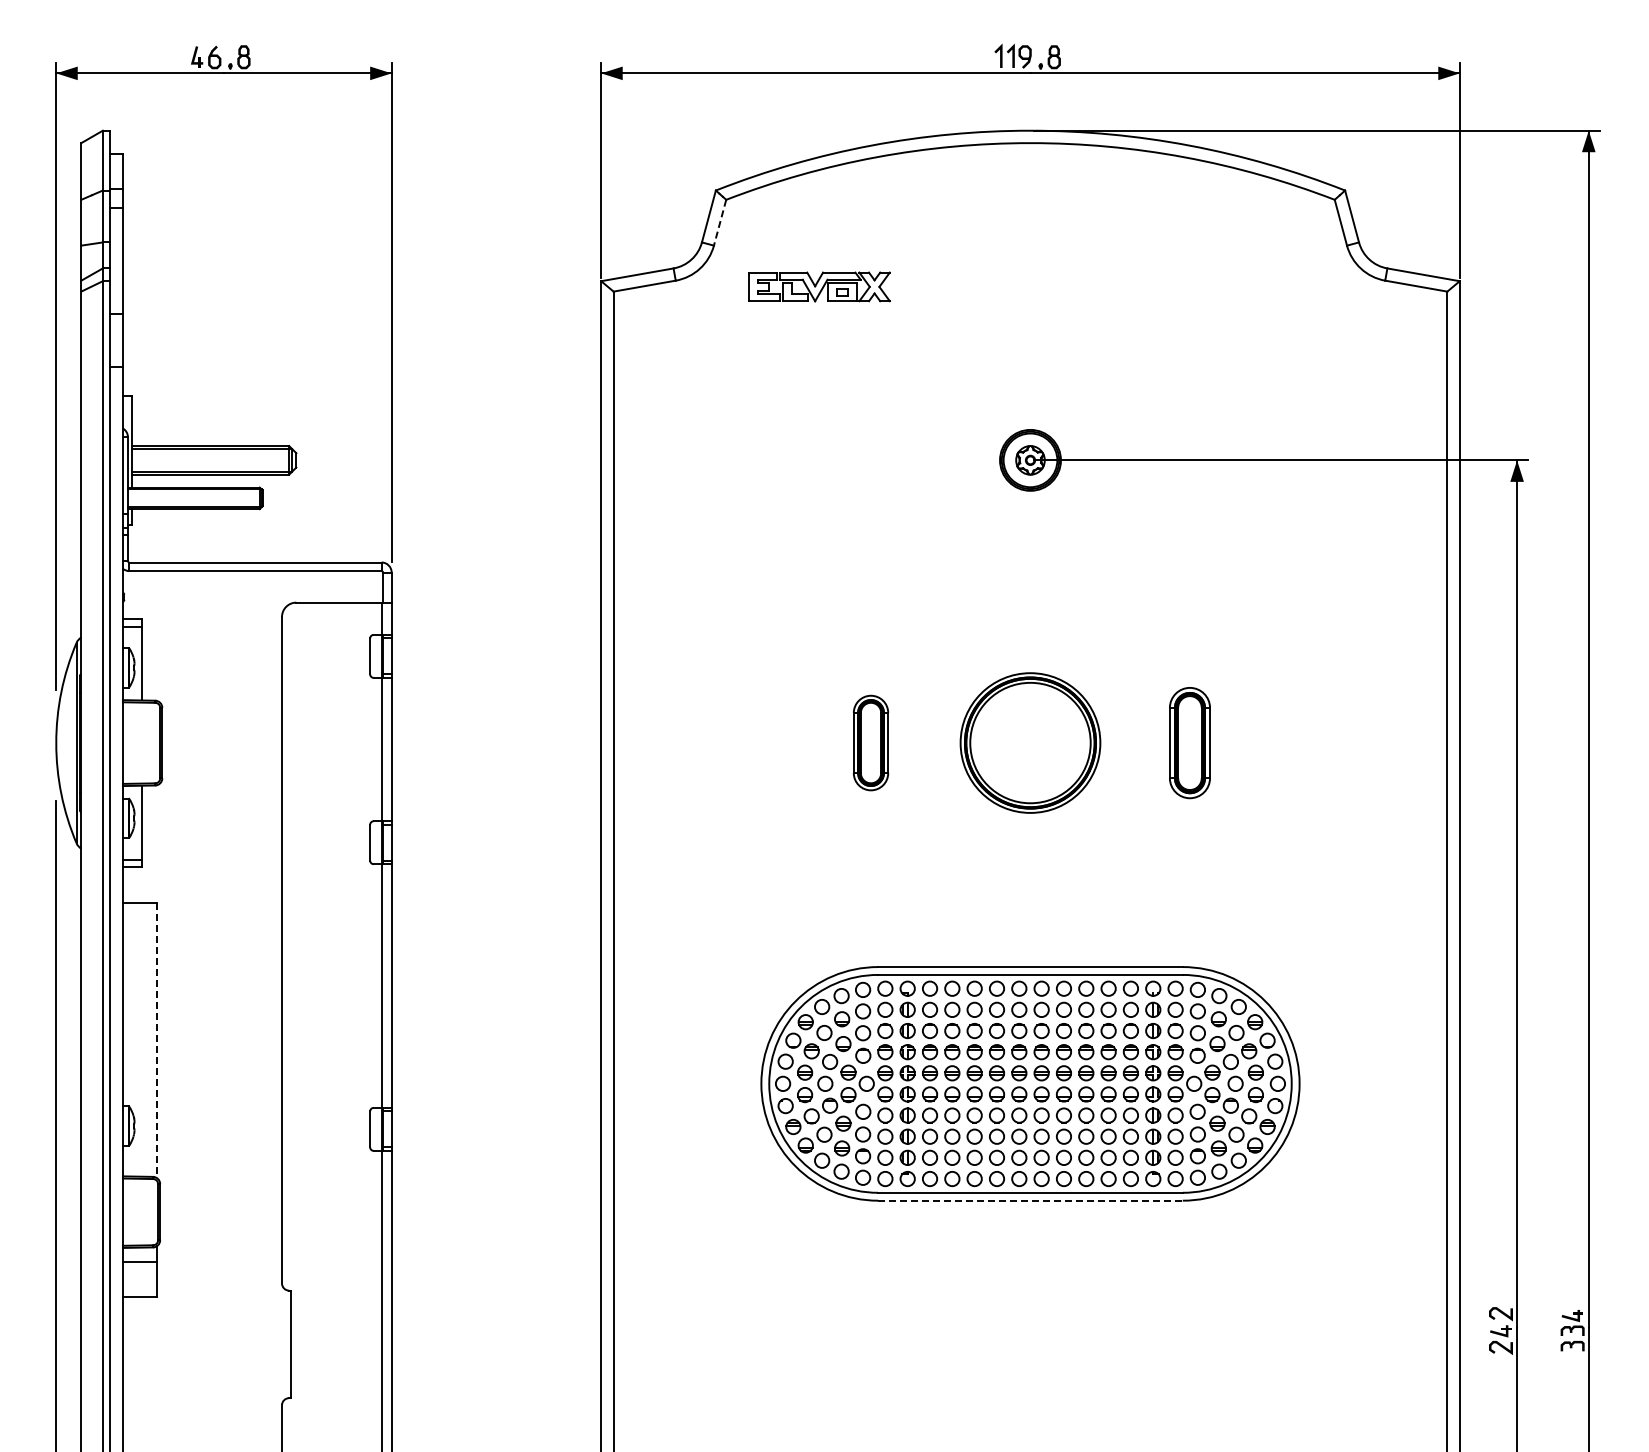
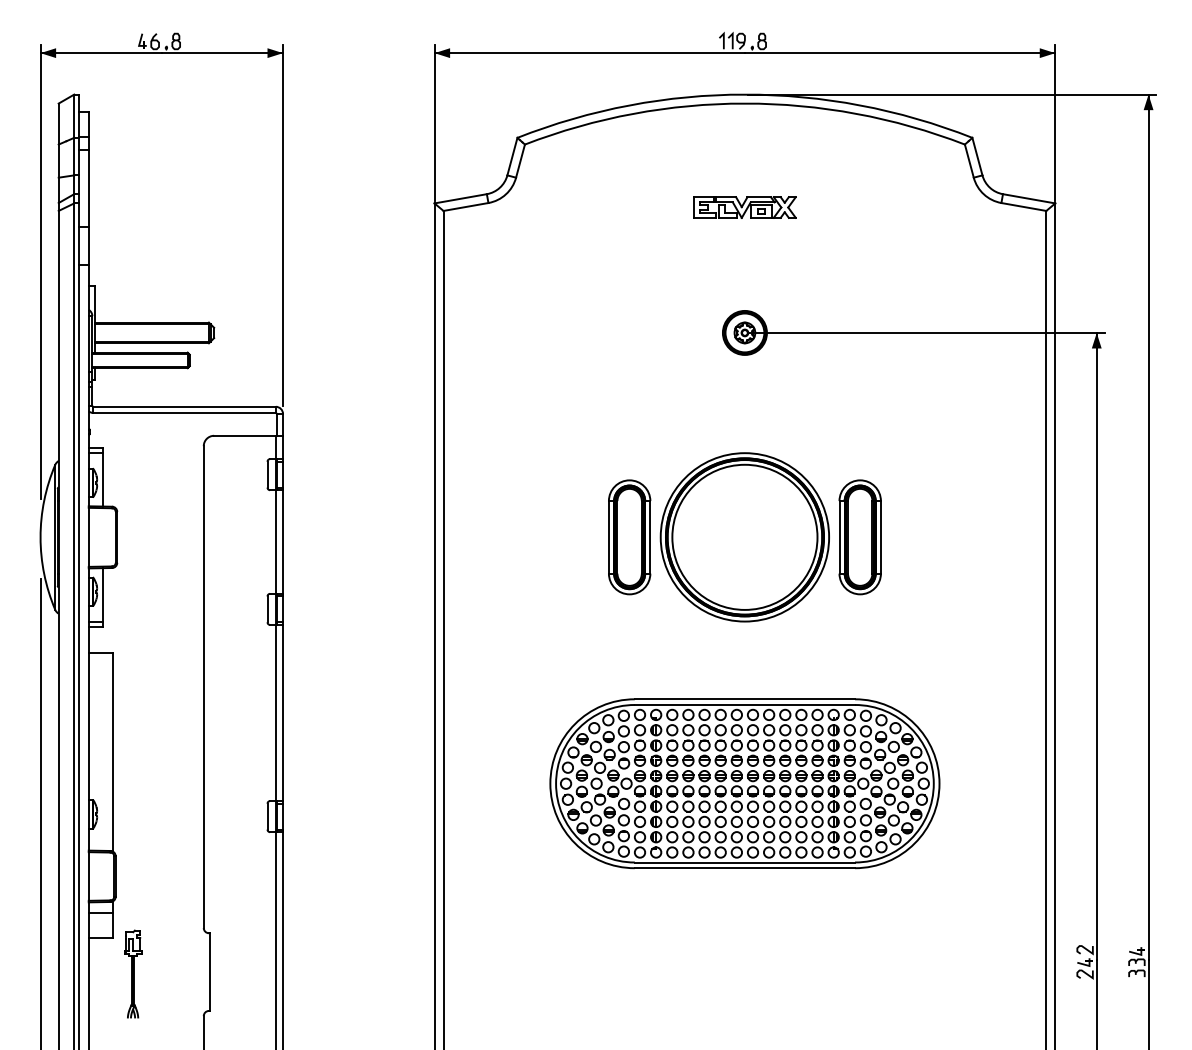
line: (720, 222) -> (520, 160), dashed -> solid
part: (819, 286) -> (744, 207), moved
part: (870, 742) -> (629, 536), size x1.67
part: (1030, 742) -> (744, 536), size x1.67
part: (1189, 742) -> (859, 536), size x1.43
line: (156, 1040) -> (113, 752), dashed -> solid
line: (1030, 1200) -> (744, 868), dashed -> solid
part: (184, 1347) -> (133, 974), added

